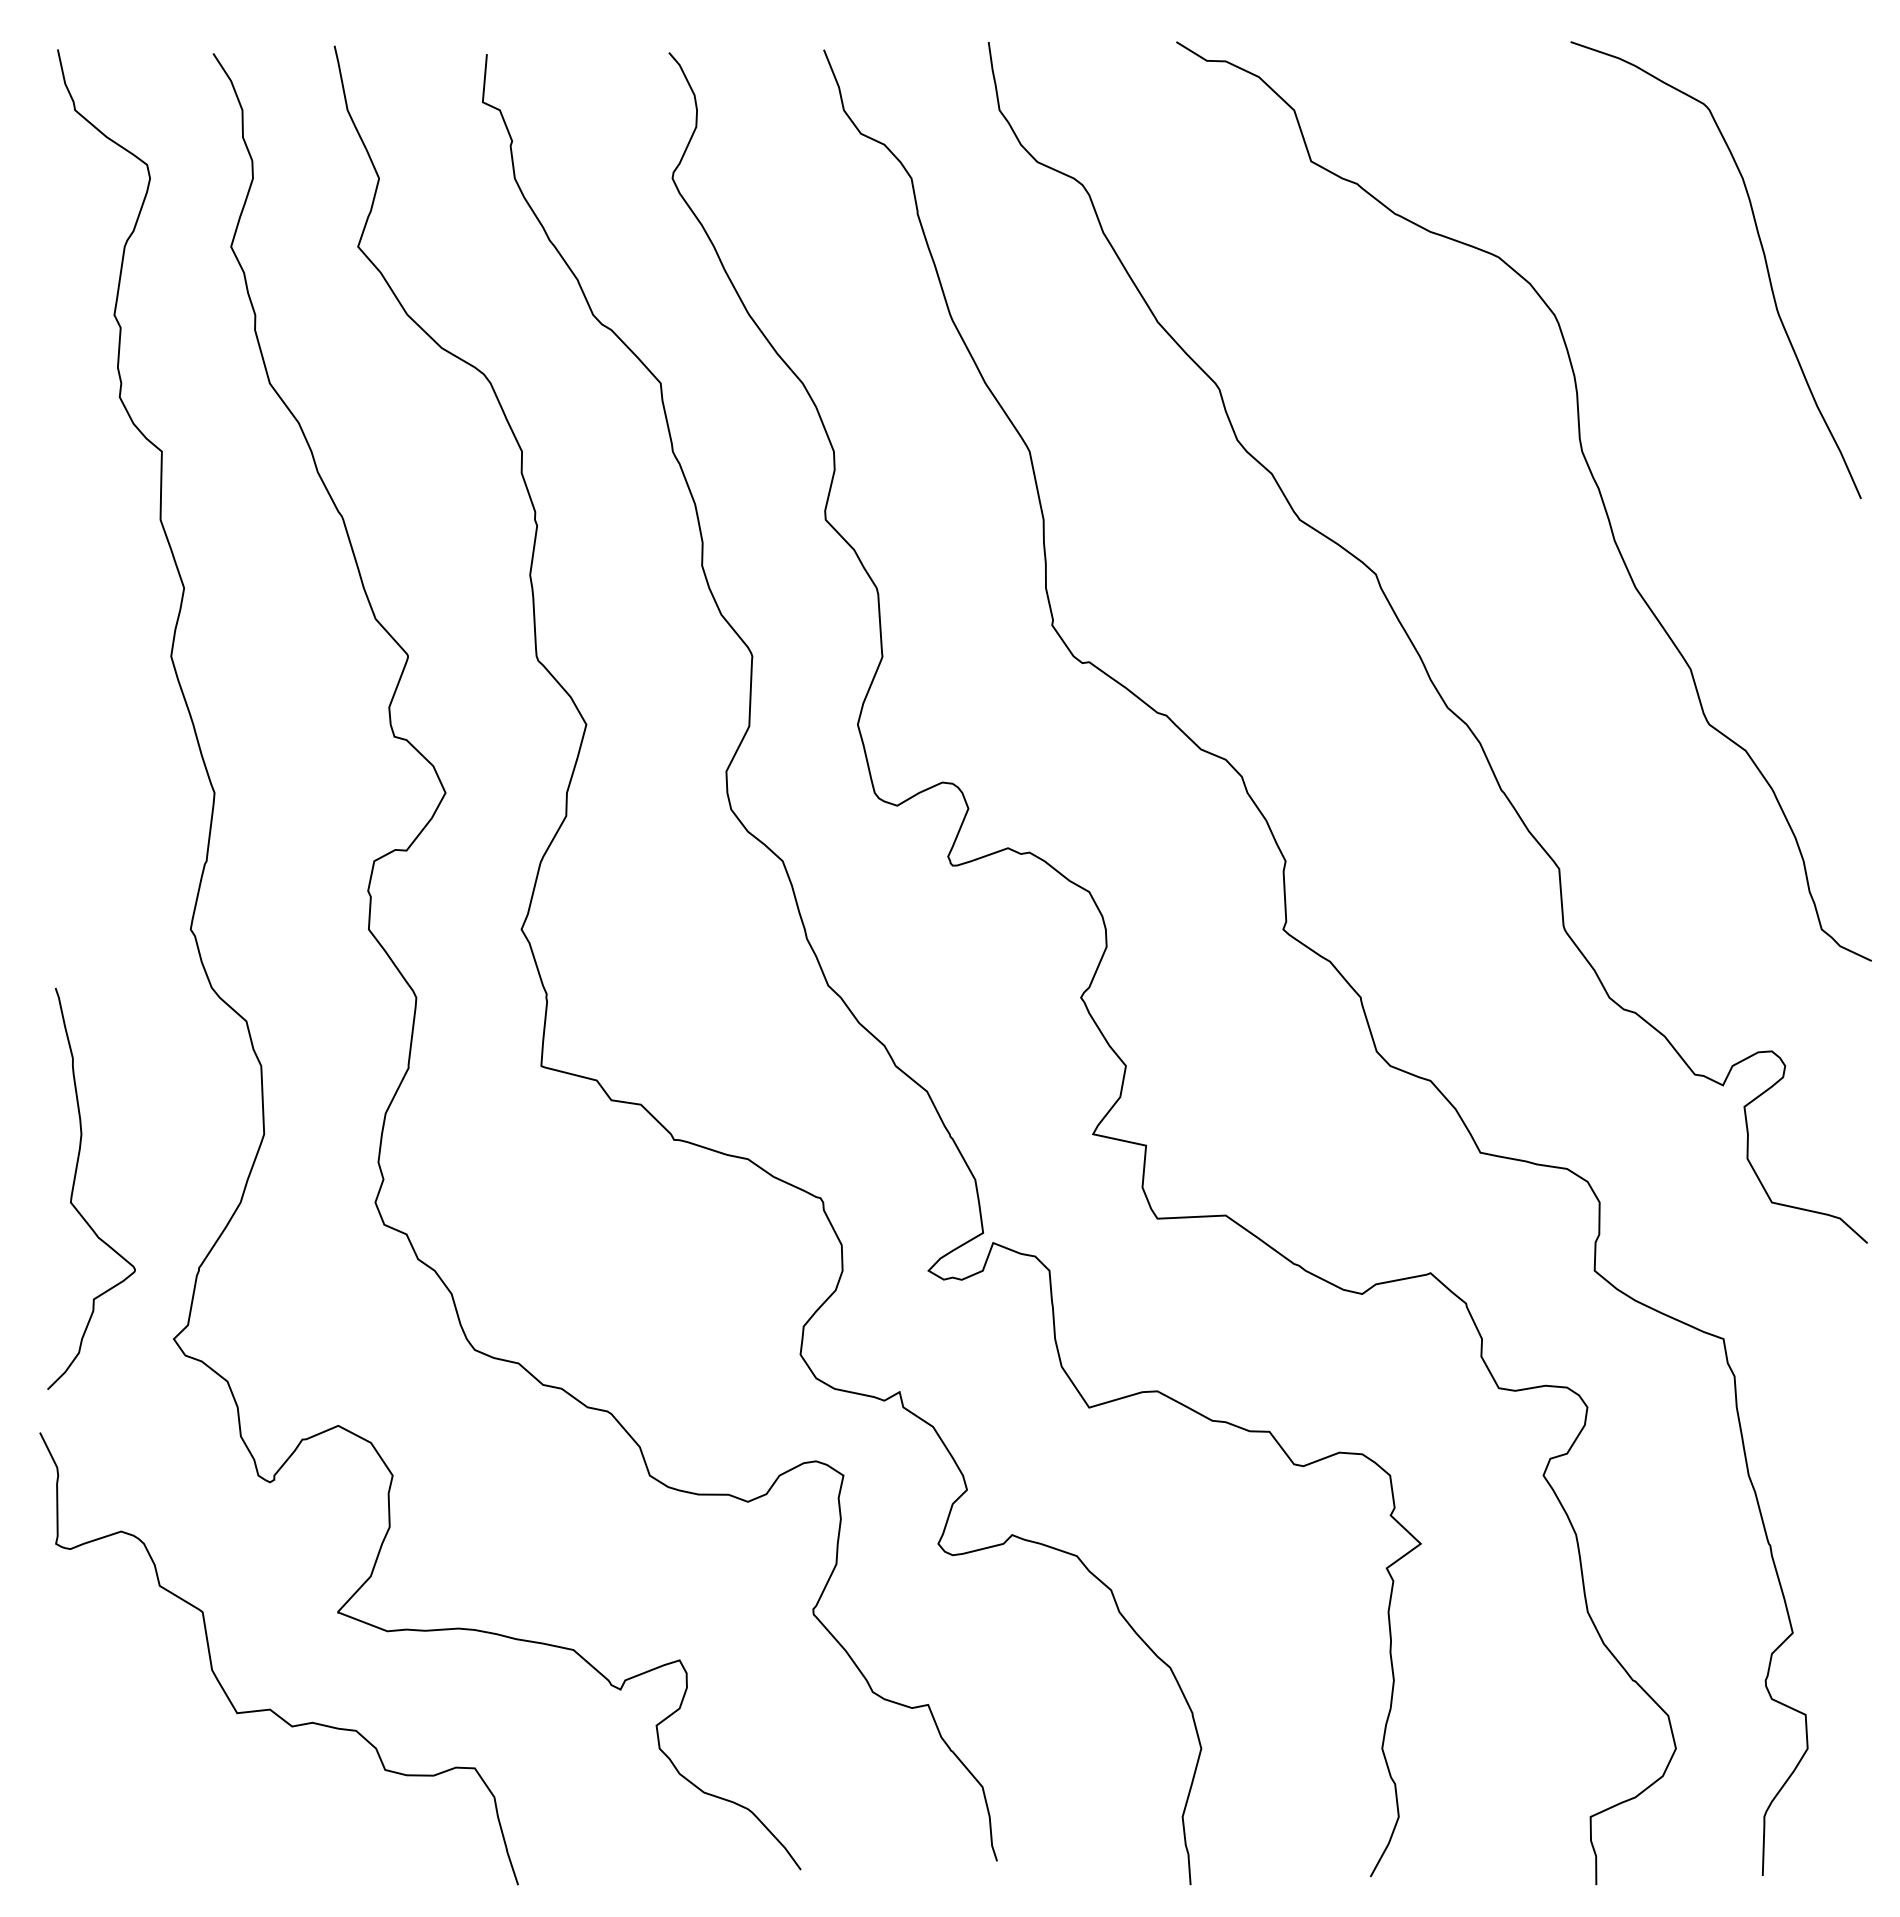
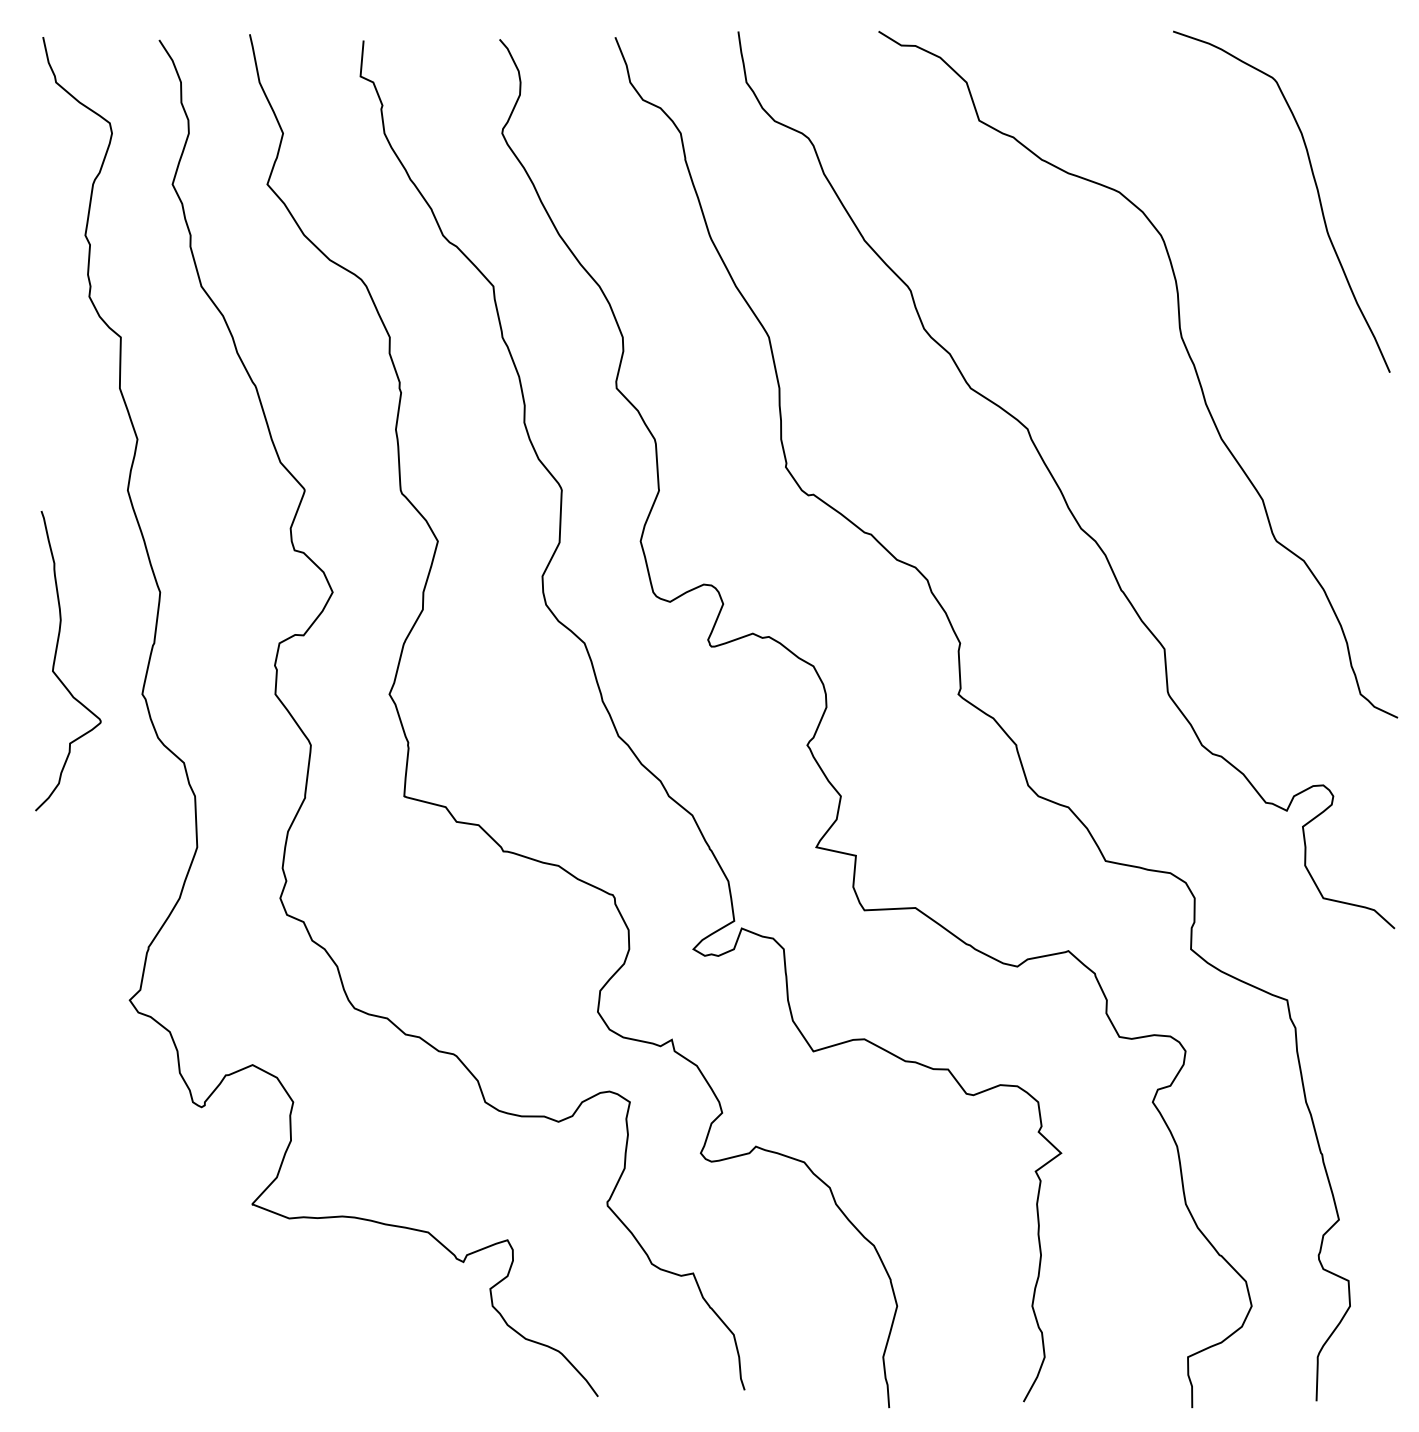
curve: (74, 1186) -> (55, 659), moved
curve: (270, 1708) -> (201, 1276), removed

